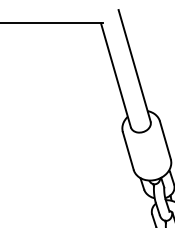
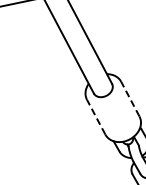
line: (165, 140) -> (130, 99), solid -> dashed
line: (128, 150) -> (96, 116), solid -> dashed

